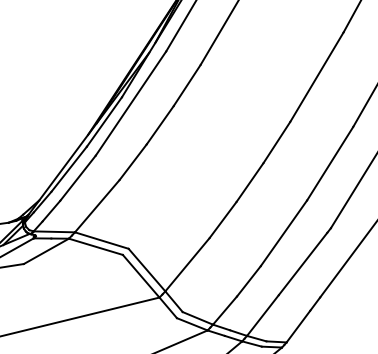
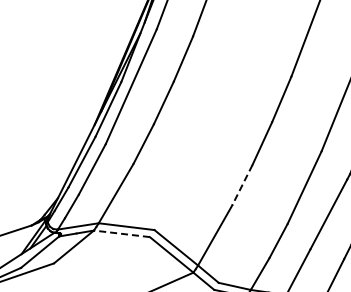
line: (223, 220) -> (242, 185), solid -> dashed
line: (95, 246) -> (121, 233), solid -> dashed

